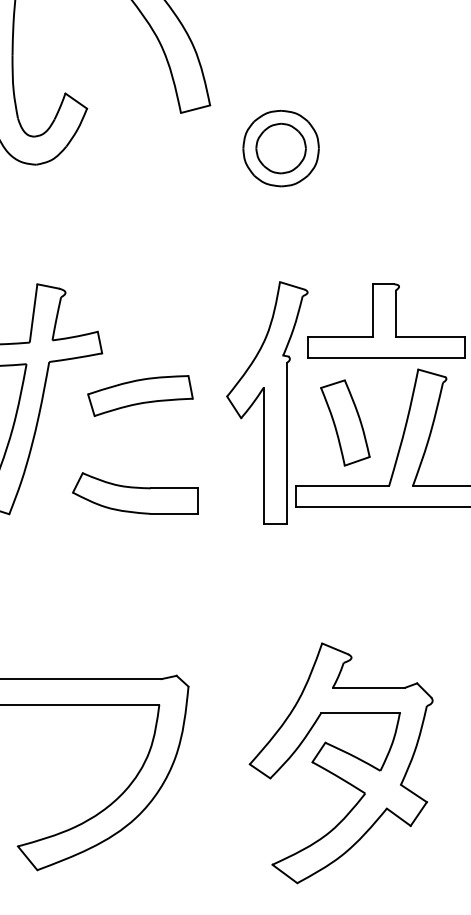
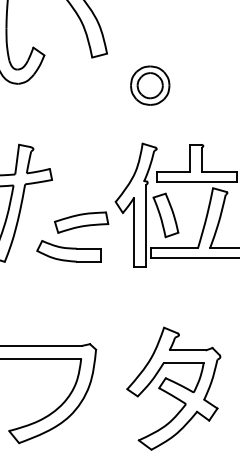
part: (281, 148) -> (150, 85), moved
part: (140, 395) -> (81, 222), moved
part: (344, 423) -> (165, 215), moved

